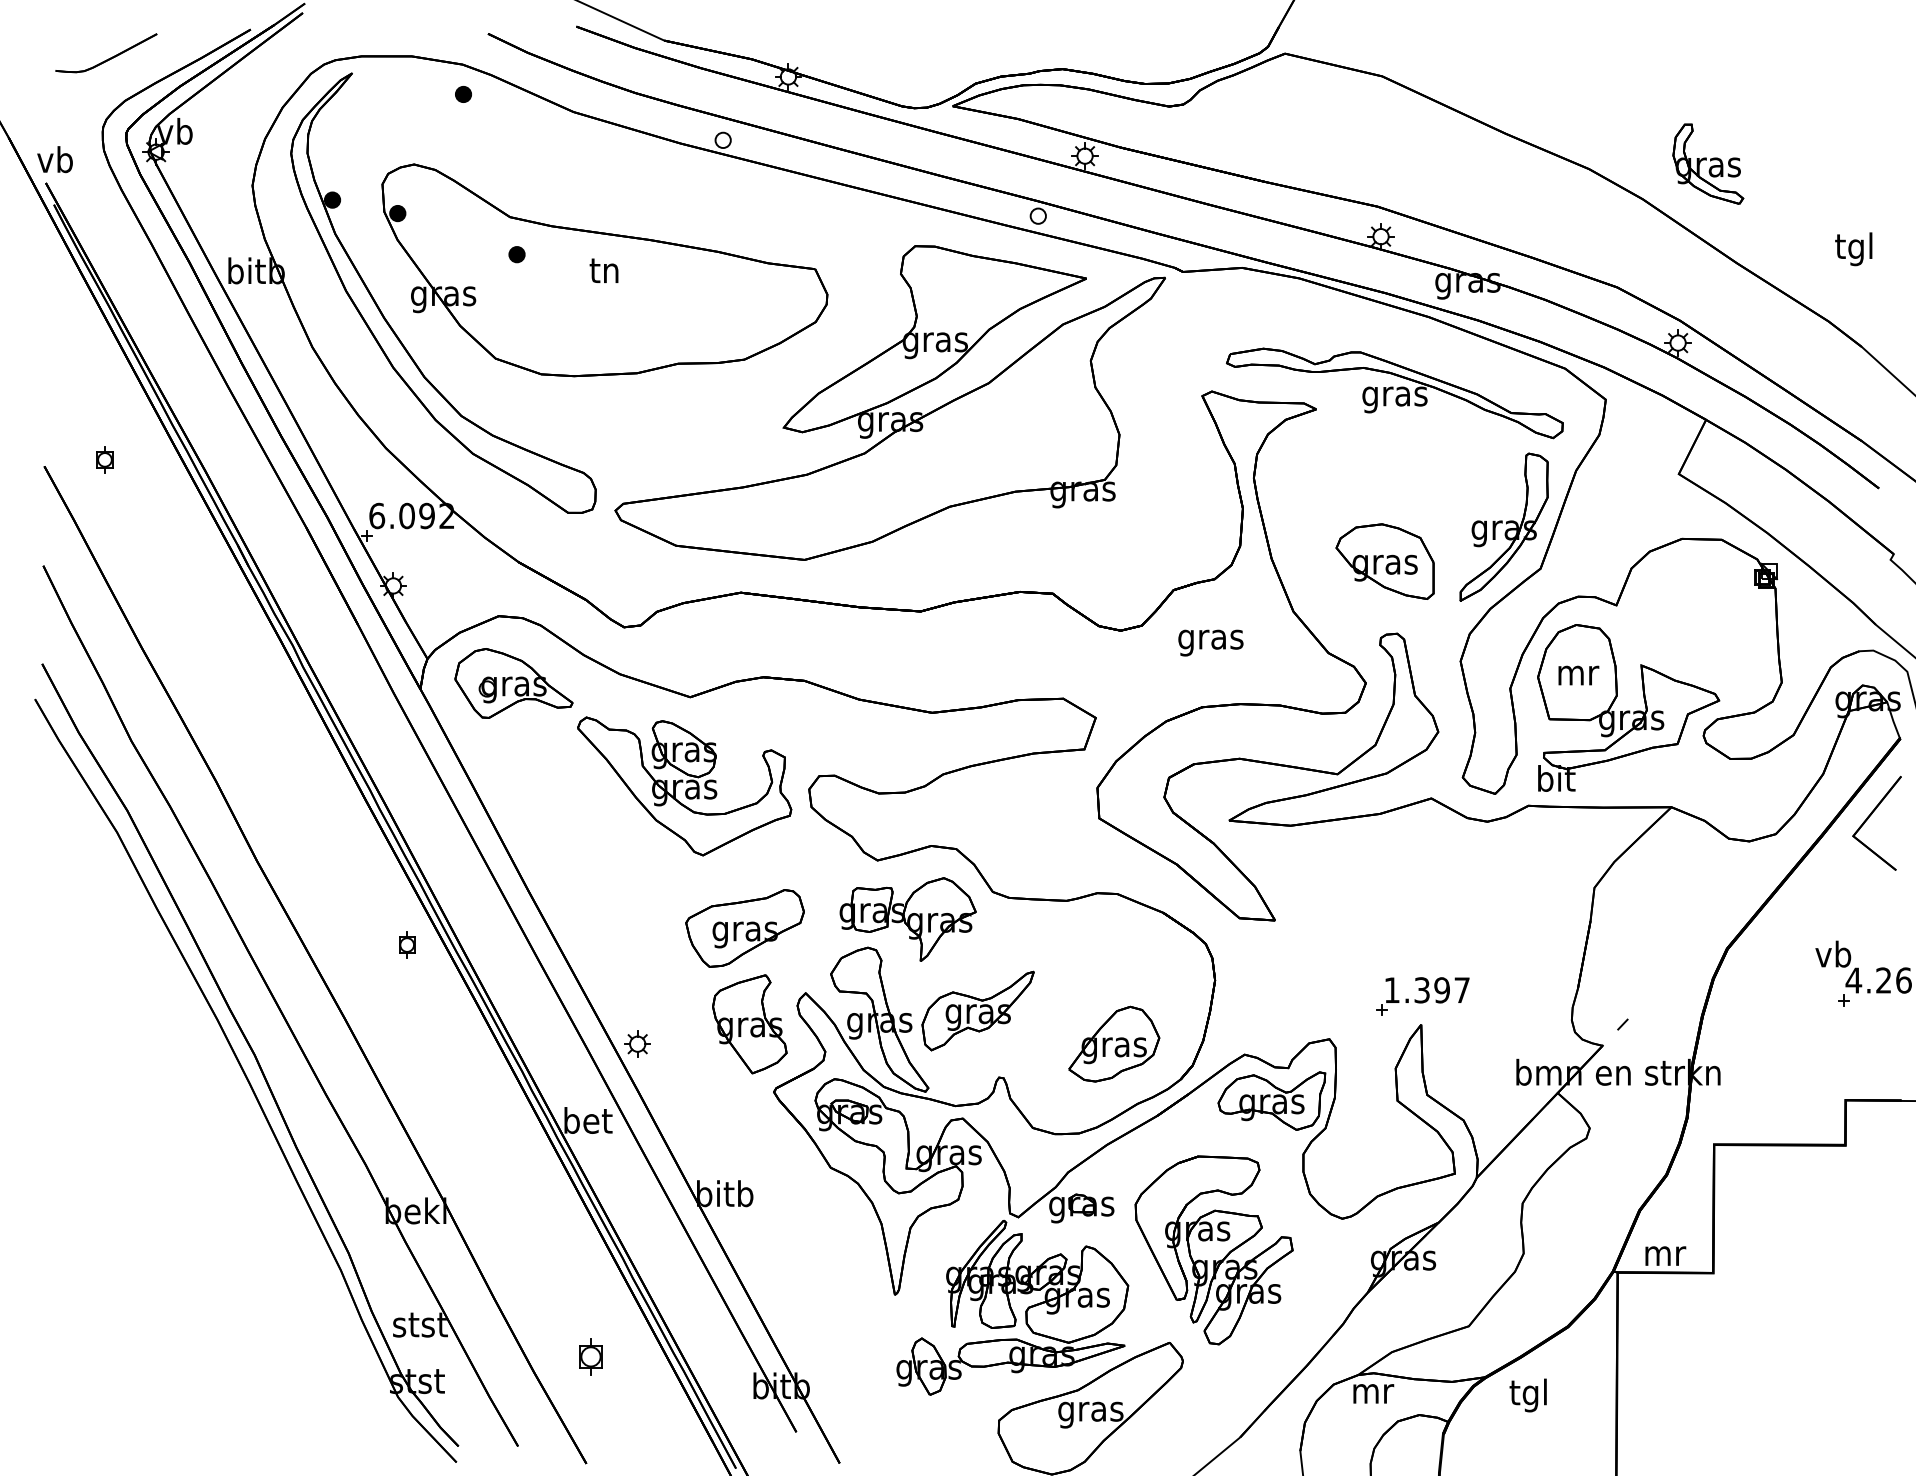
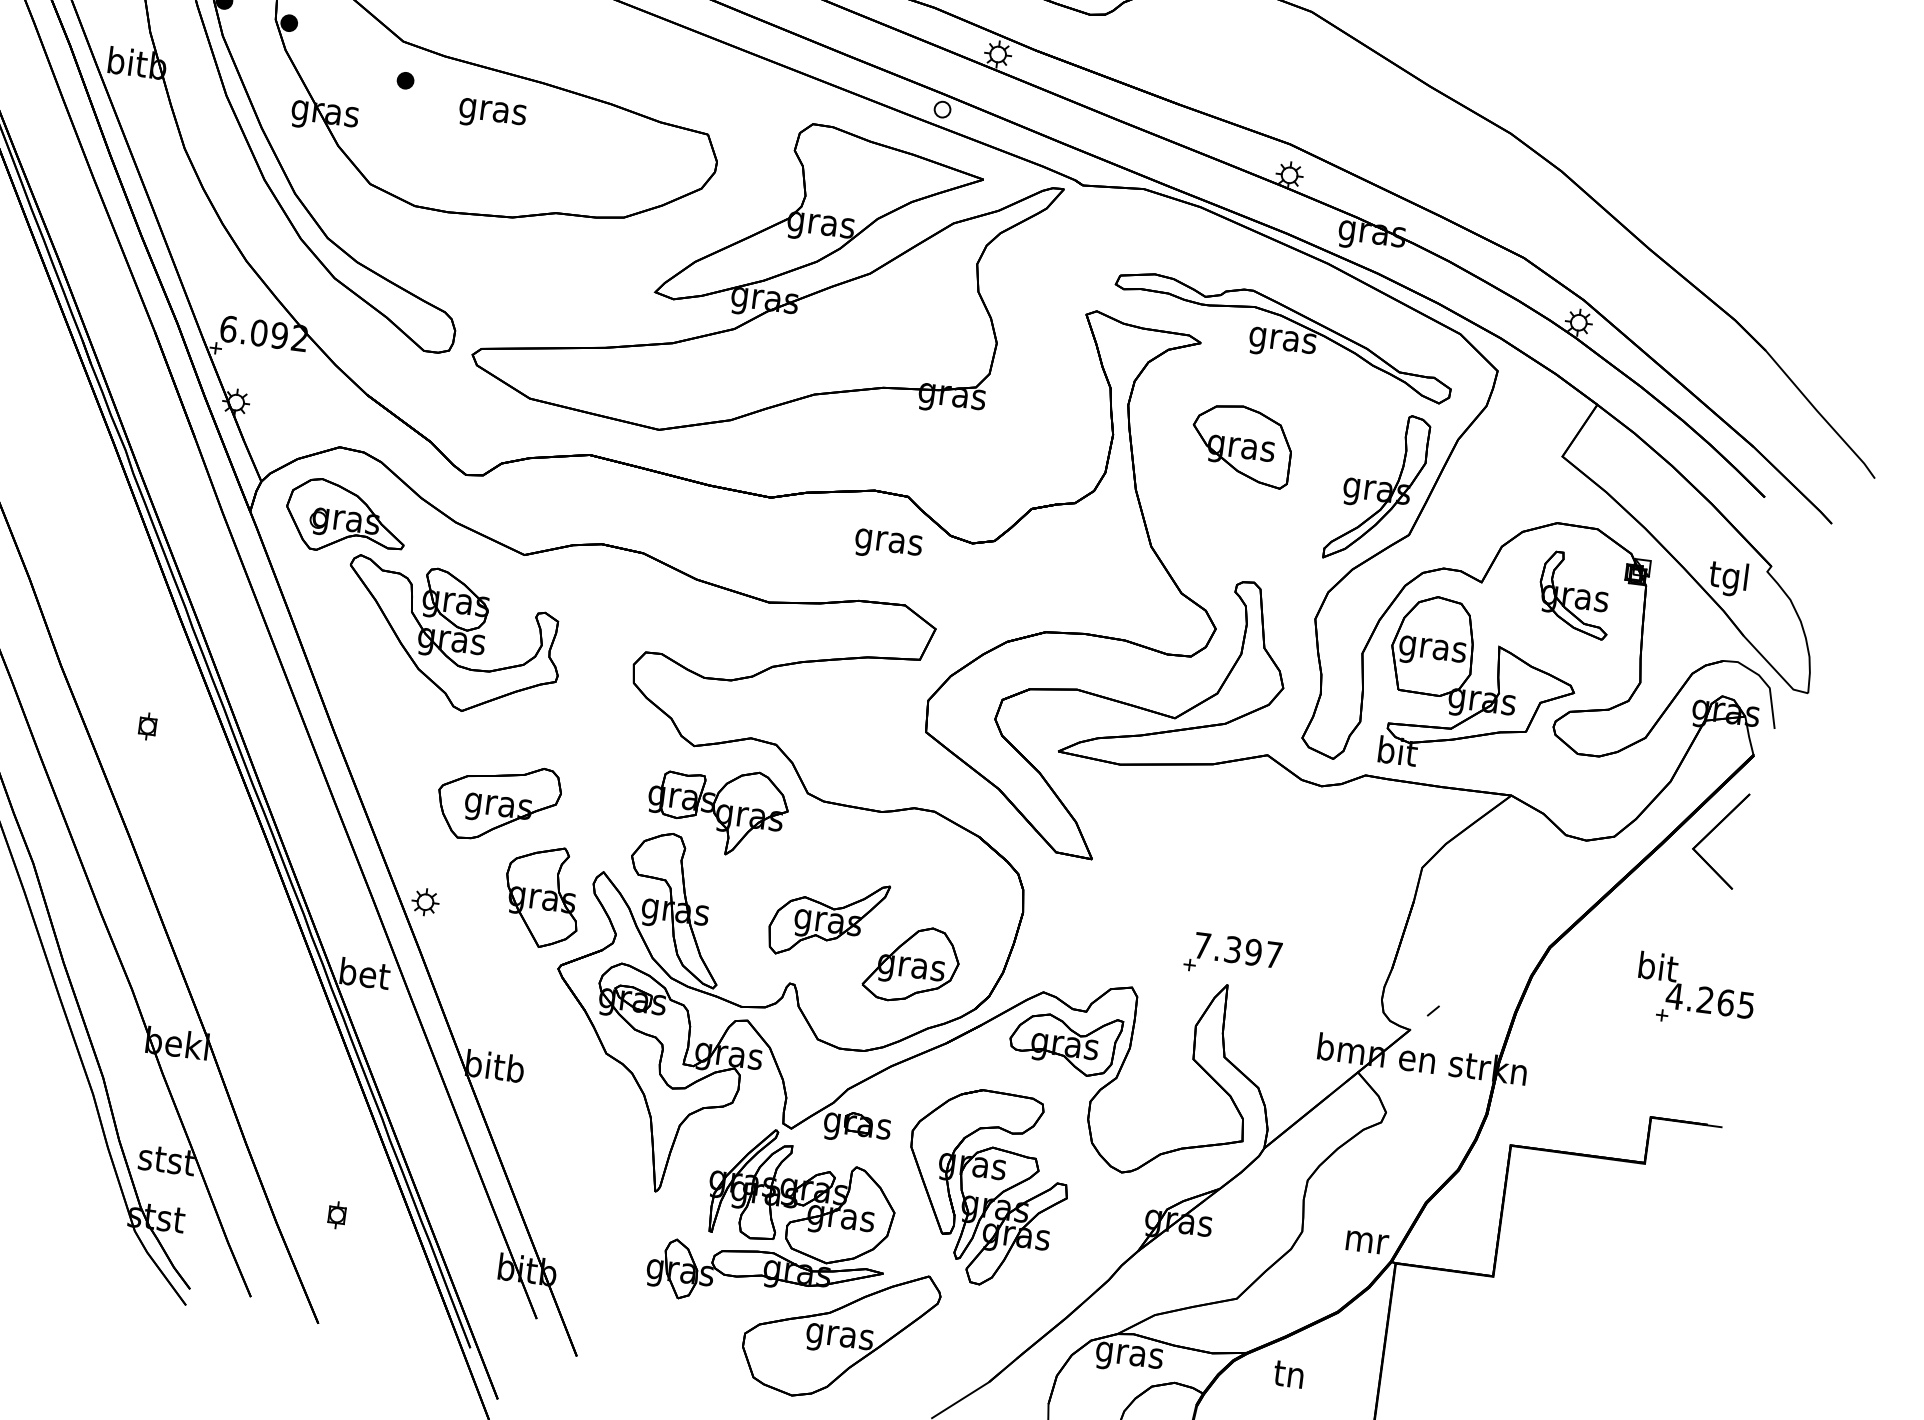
part: (1708, 163) -> (1575, 594), moved
text: (1853, 249) -> (1727, 578), moved
text: (604, 274) -> (492, 112), tn -> gras
part: (1384, 561) -> (1241, 444), moved
text: (1210, 642) -> (888, 544), moved
text: (1577, 678) -> (1432, 651), mr -> gras
part: (684, 786) -> (451, 638), moved
part: (744, 928) -> (498, 802), moved
part: (407, 944) -> (148, 725), moved
text: (1834, 953) -> (1658, 966), vb -> bit
text: (1391, 989) -> (1201, 944), 1.397 -> 7.397
part: (977, 1010) -> (827, 918), moved
text: (1665, 1255) -> (1367, 1242), moved
part: (591, 1356) -> (337, 1214), size x0.71
text: (1527, 1395) -> (1287, 1377), tgl -> tn
text: (1372, 1397) -> (1129, 1358), mr -> gras

